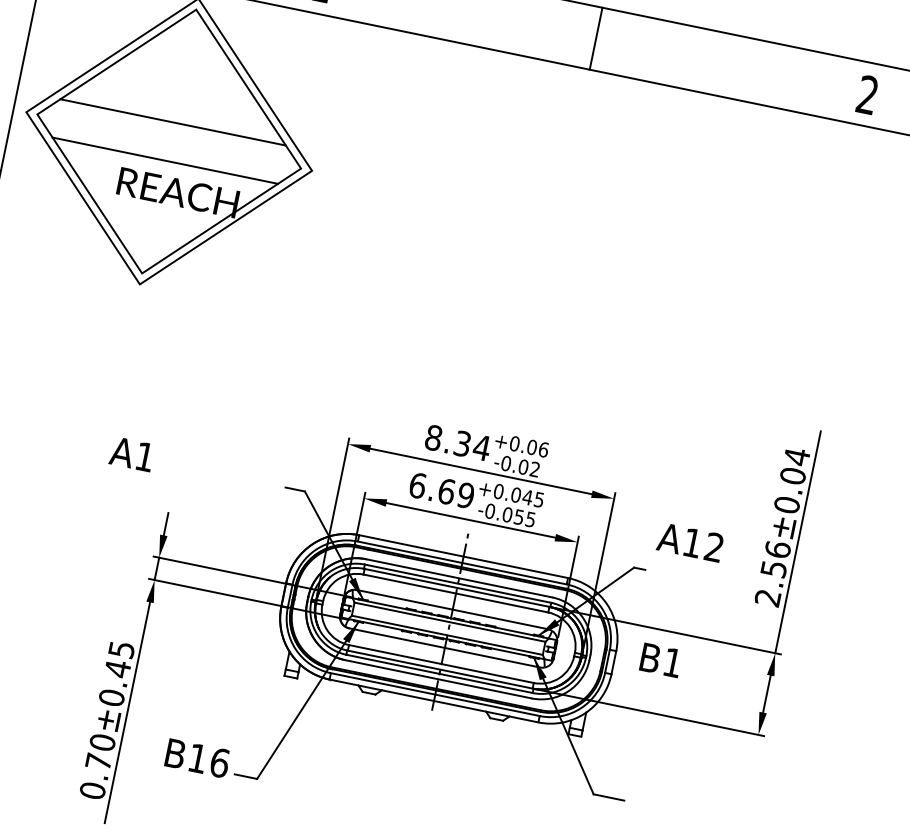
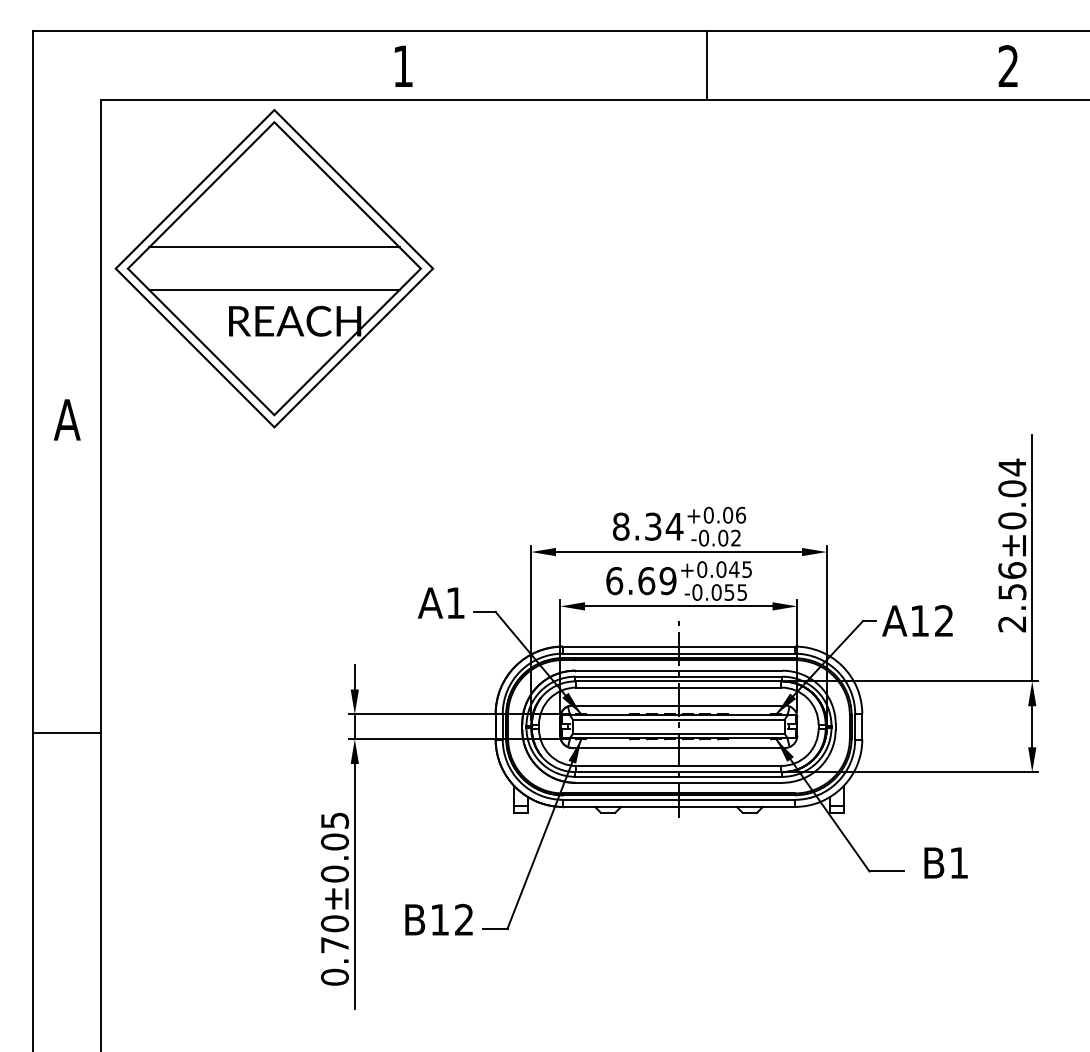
text: (131, 453) -> (440, 602), moved
text: (690, 542) -> (917, 620), moved
text: (660, 659) -> (945, 862), moved
text: (117, 668) -> (334, 841), 0.70±0.45 -> 0.70±0.05
text: (220, 762) -> (464, 919), B16 -> B12

